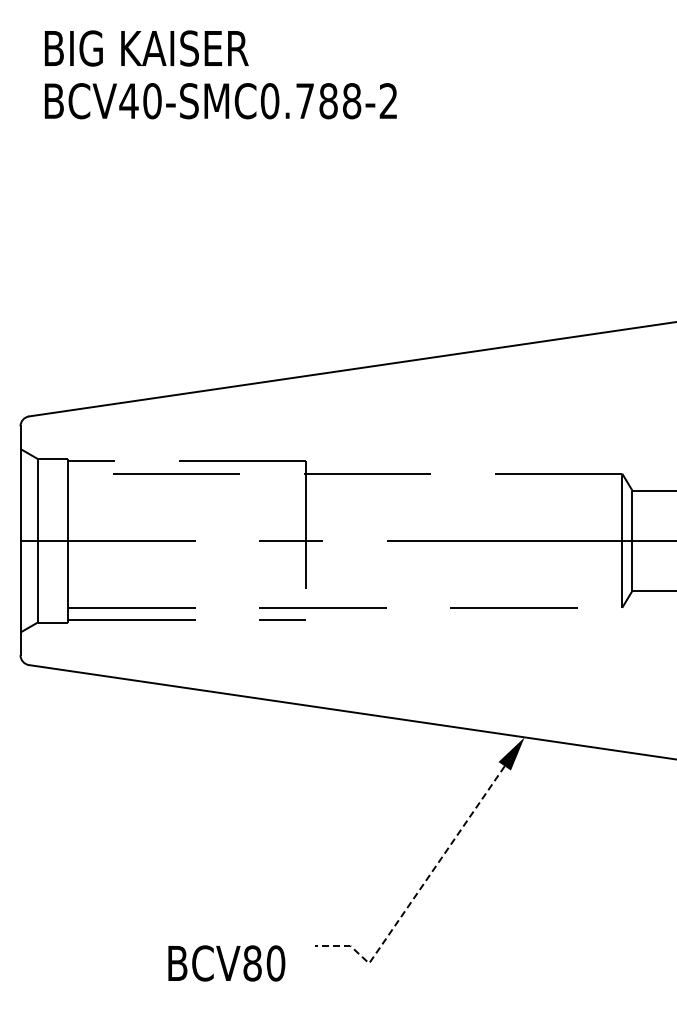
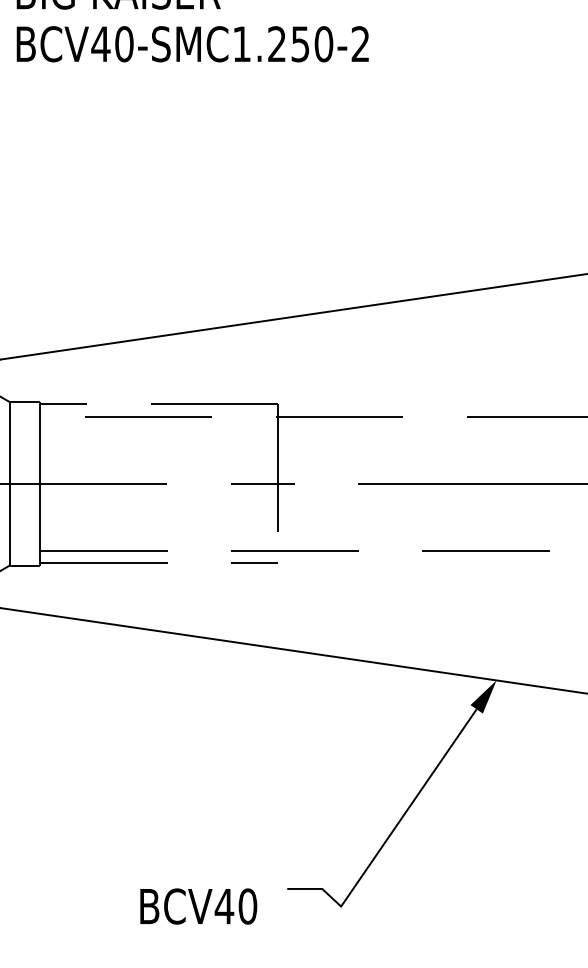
text: (310, 101) -> (282, 44), BCV40-SMC0.788-2 -> BCV40-SMC1.250-2
line: (418, 891) -> (390, 834), dashed -> solid
text: (252, 963) -> (224, 906), BCV80 -> BCV40

